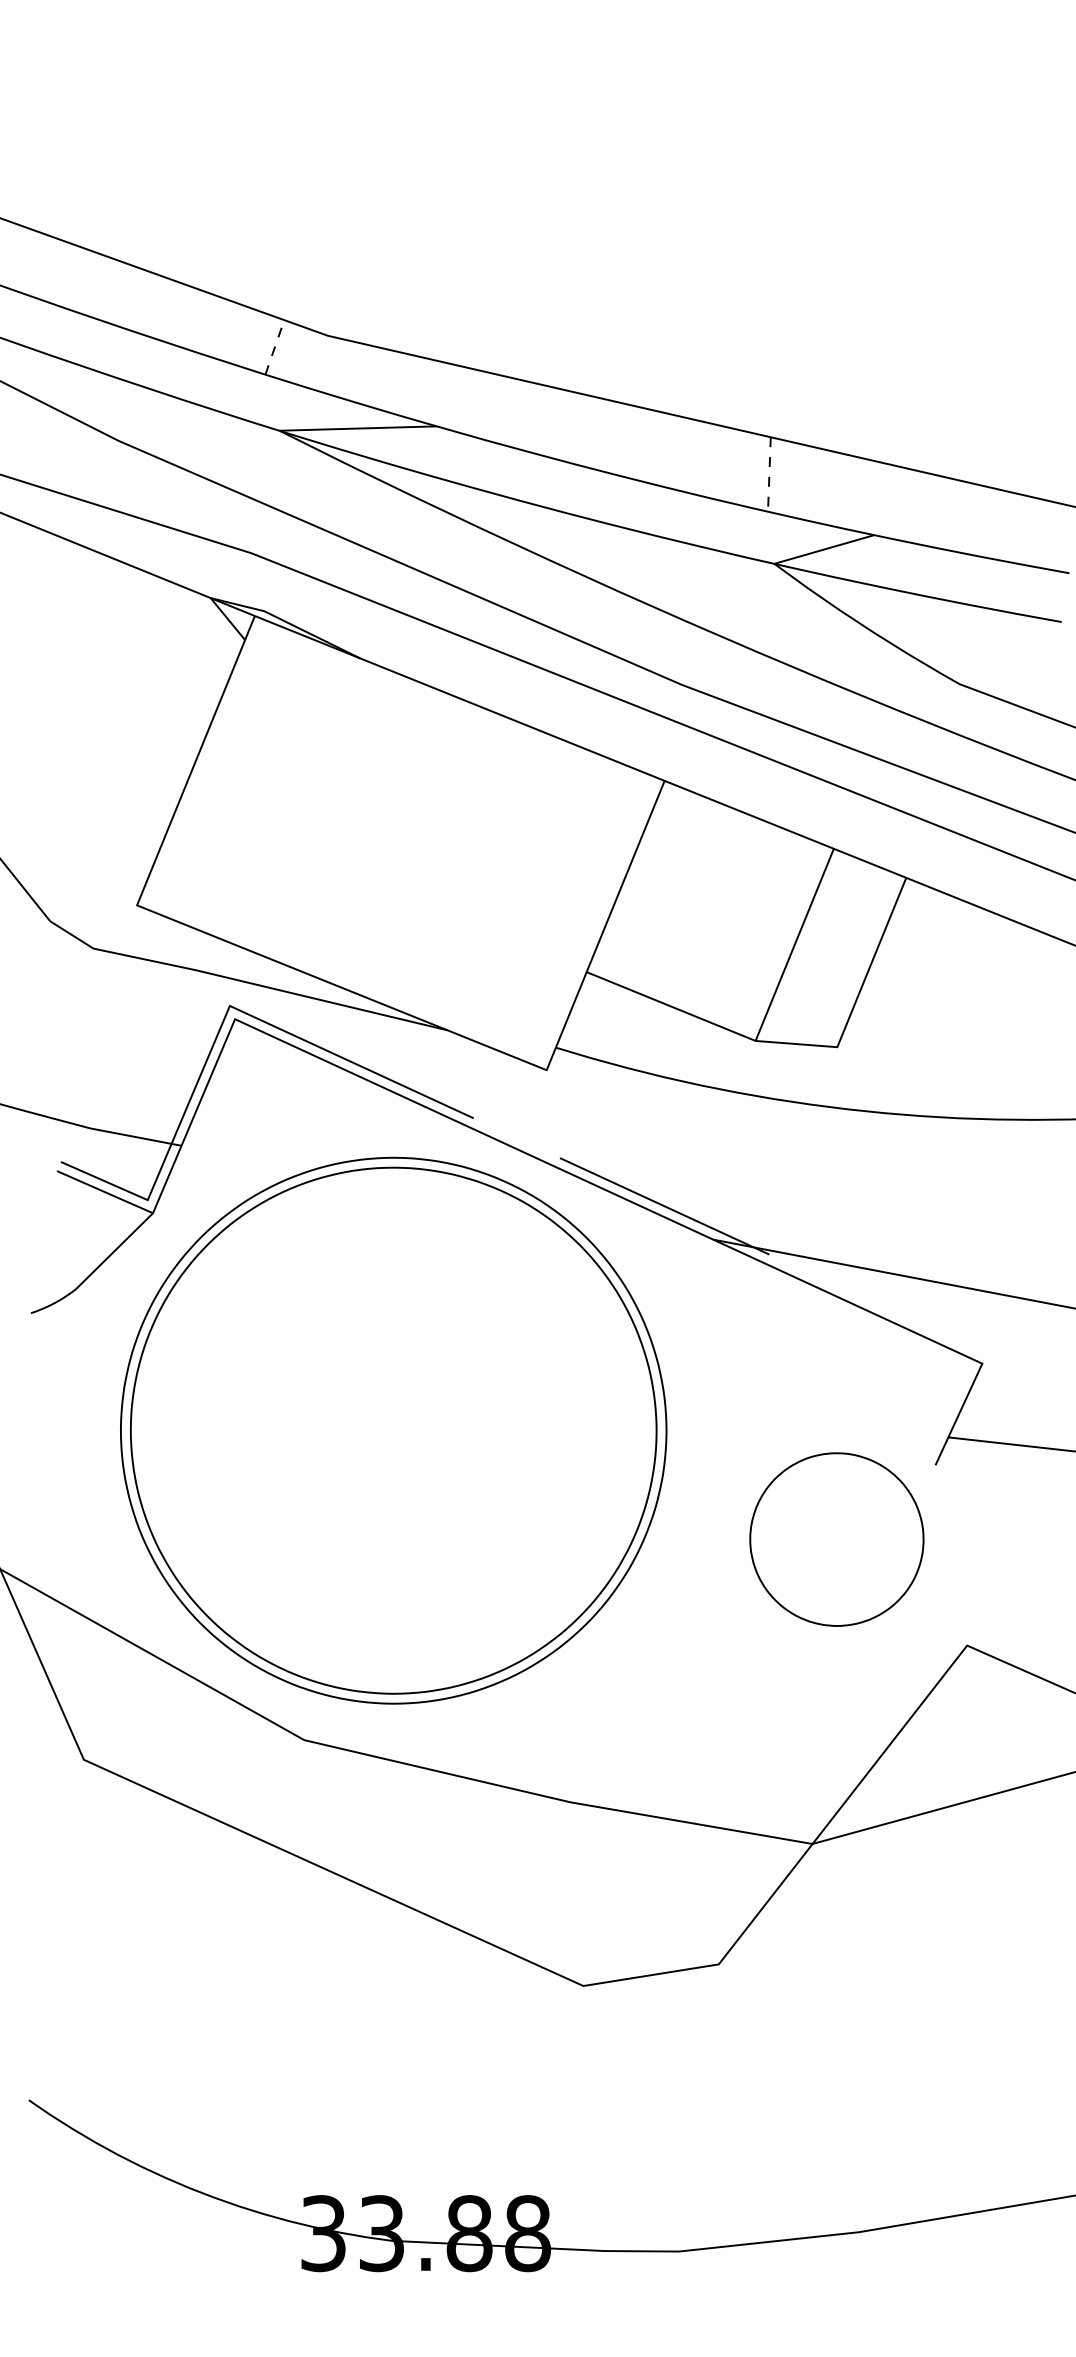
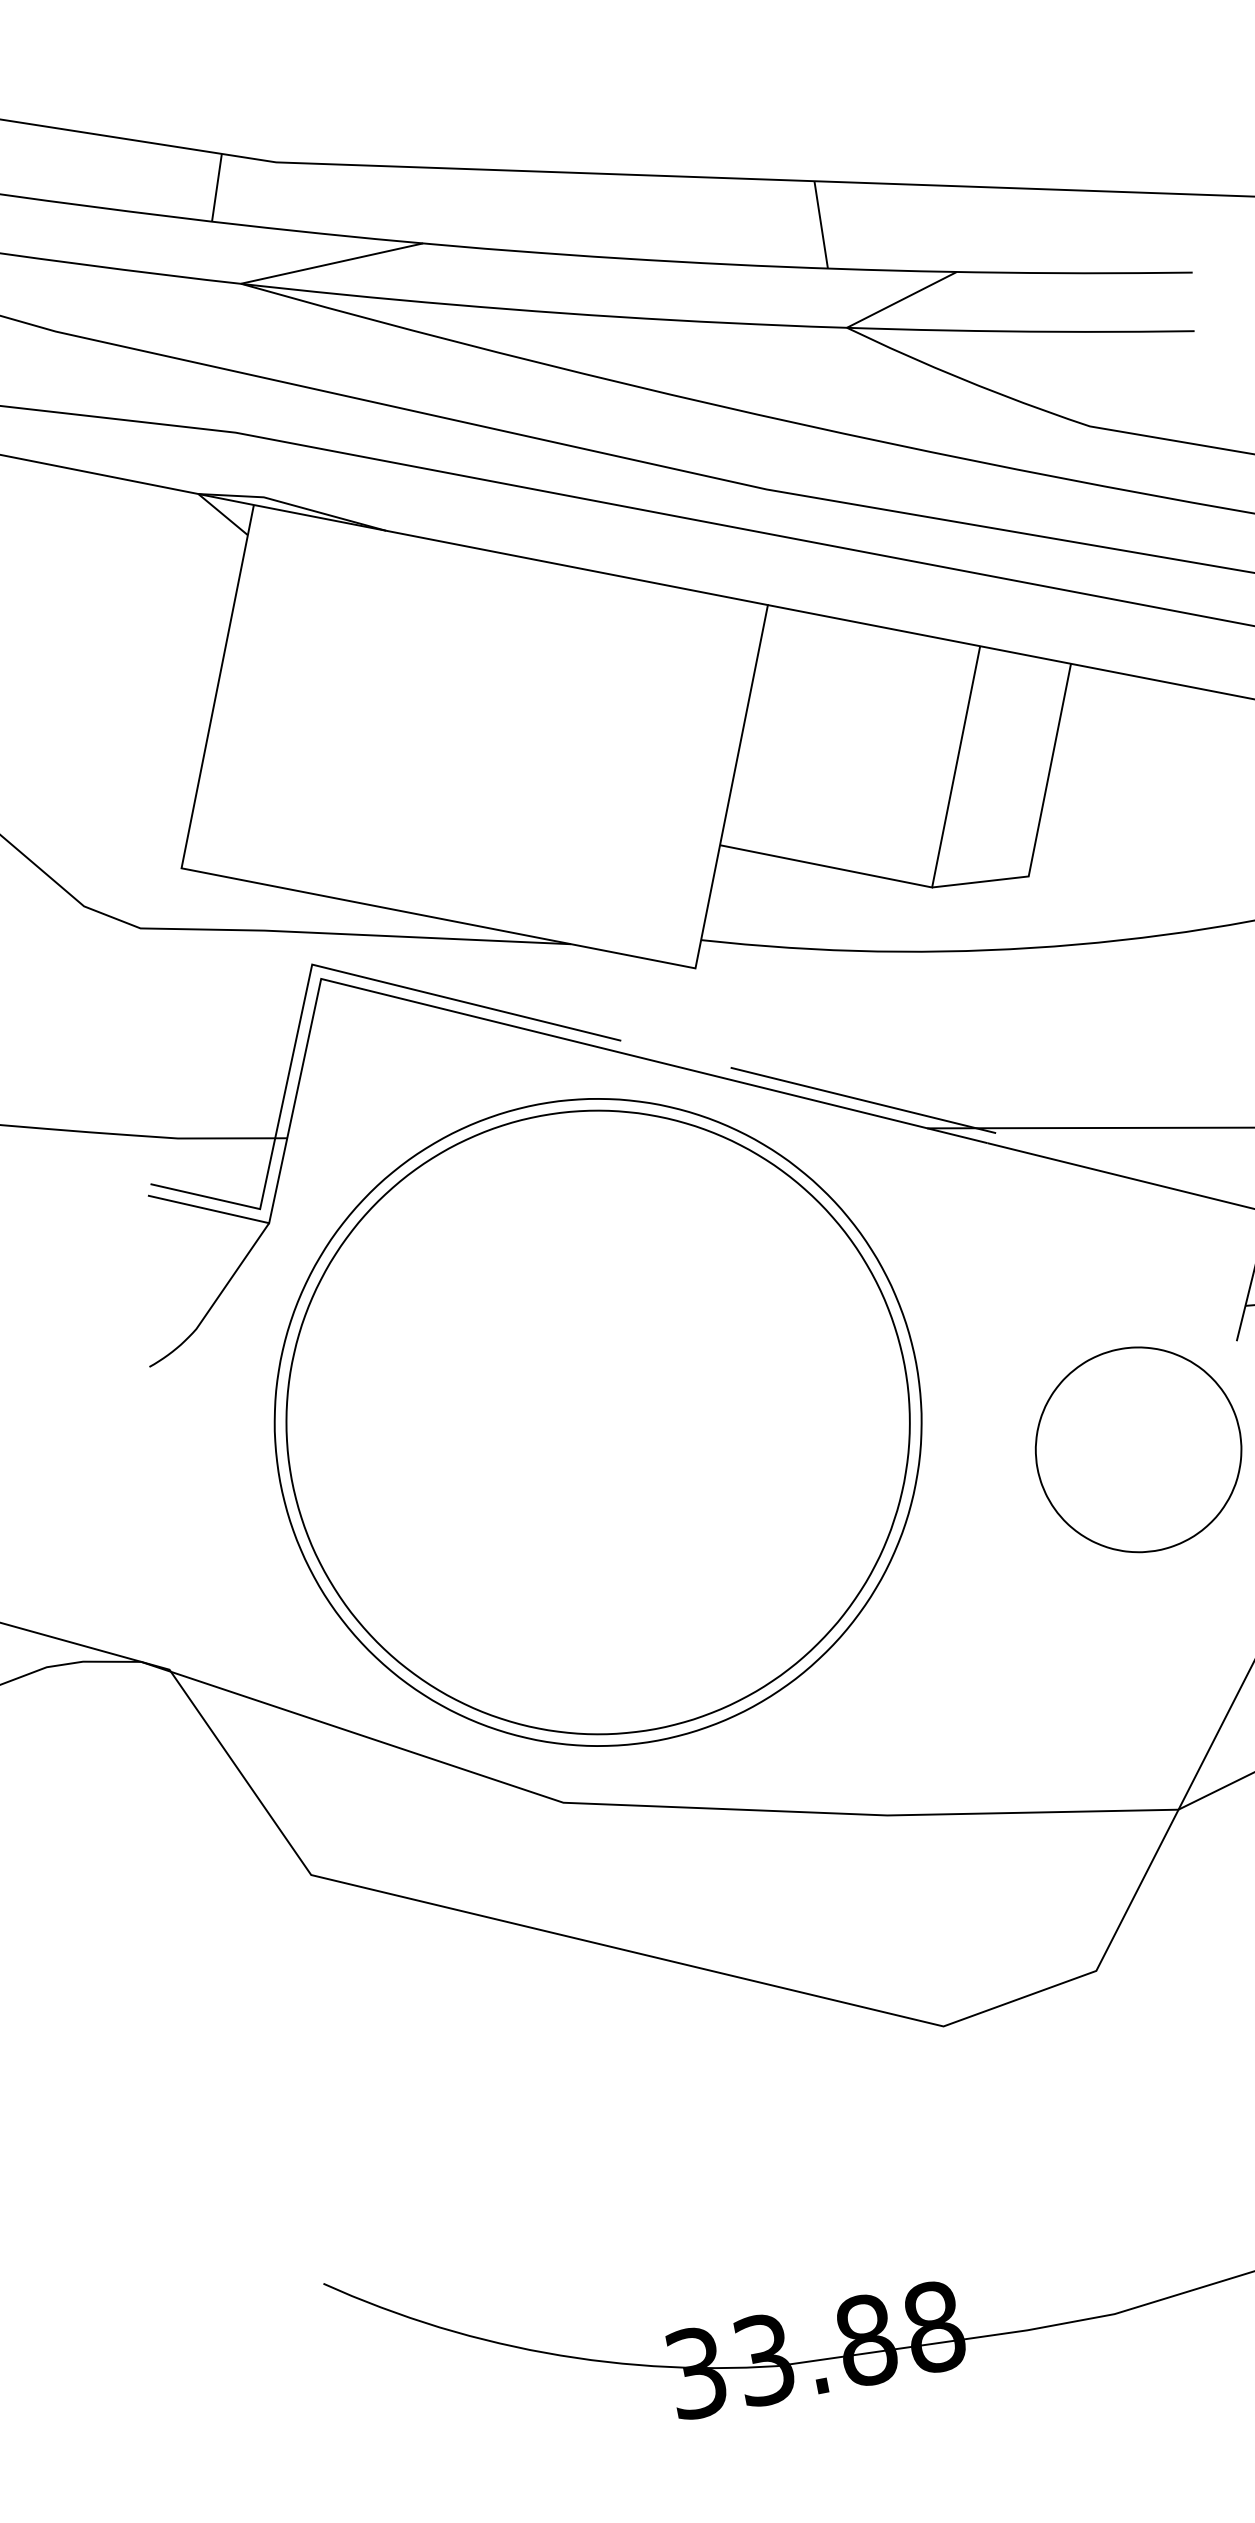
line: (274, 347) -> (216, 187), dashed -> solid
line: (769, 475) -> (821, 226), dashed -> solid

